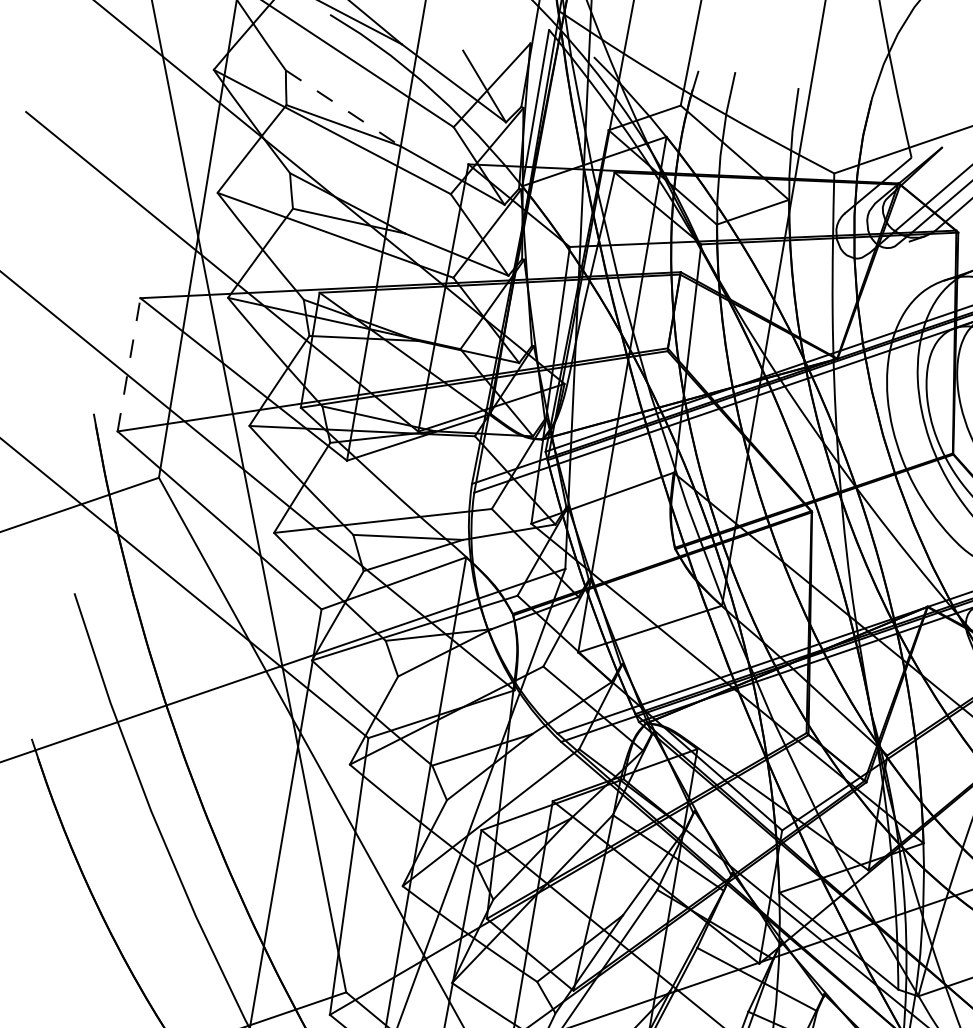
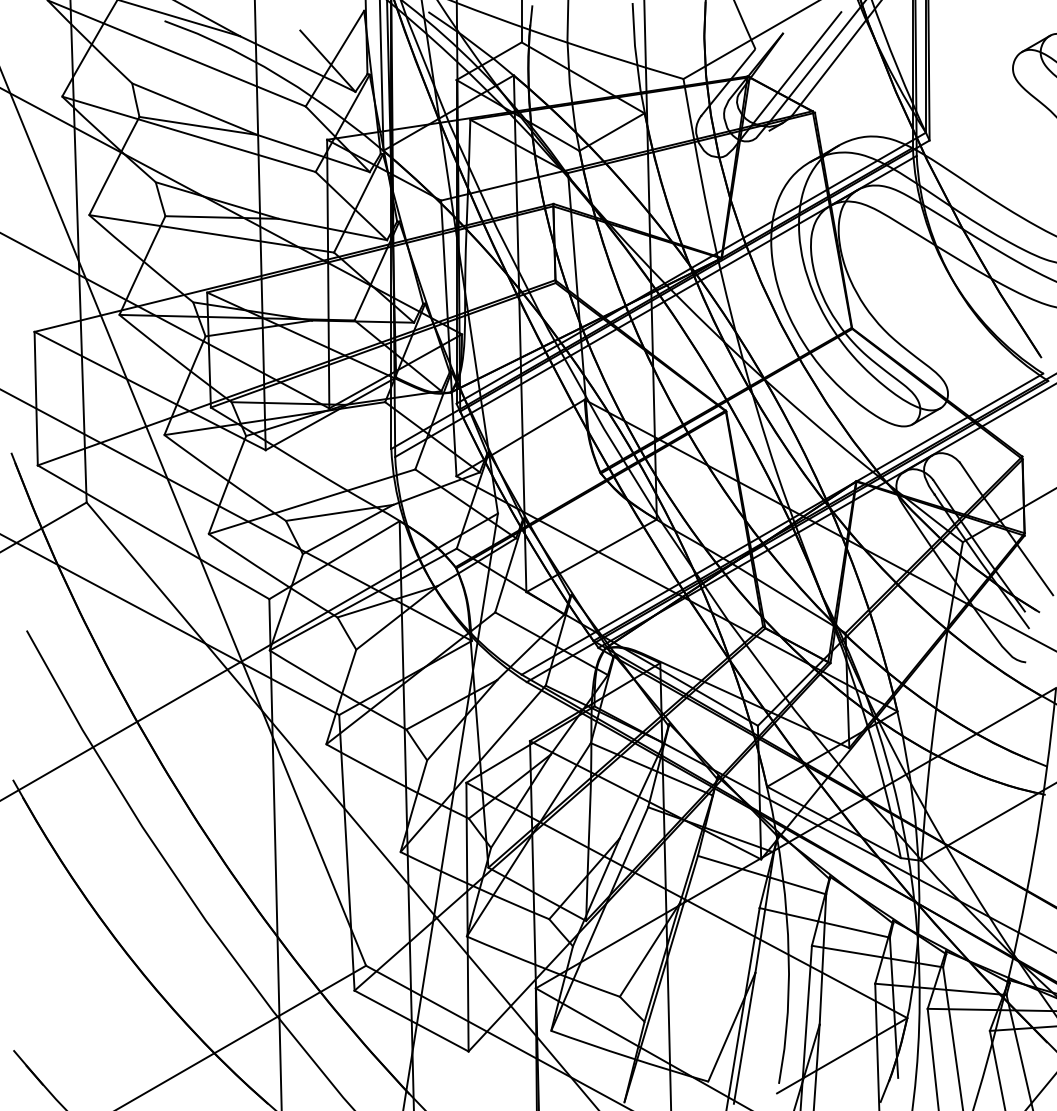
line: (342, 108) -> (194, 109), dashed -> solid
line: (129, 364) -> (36, 398), dashed -> solid

